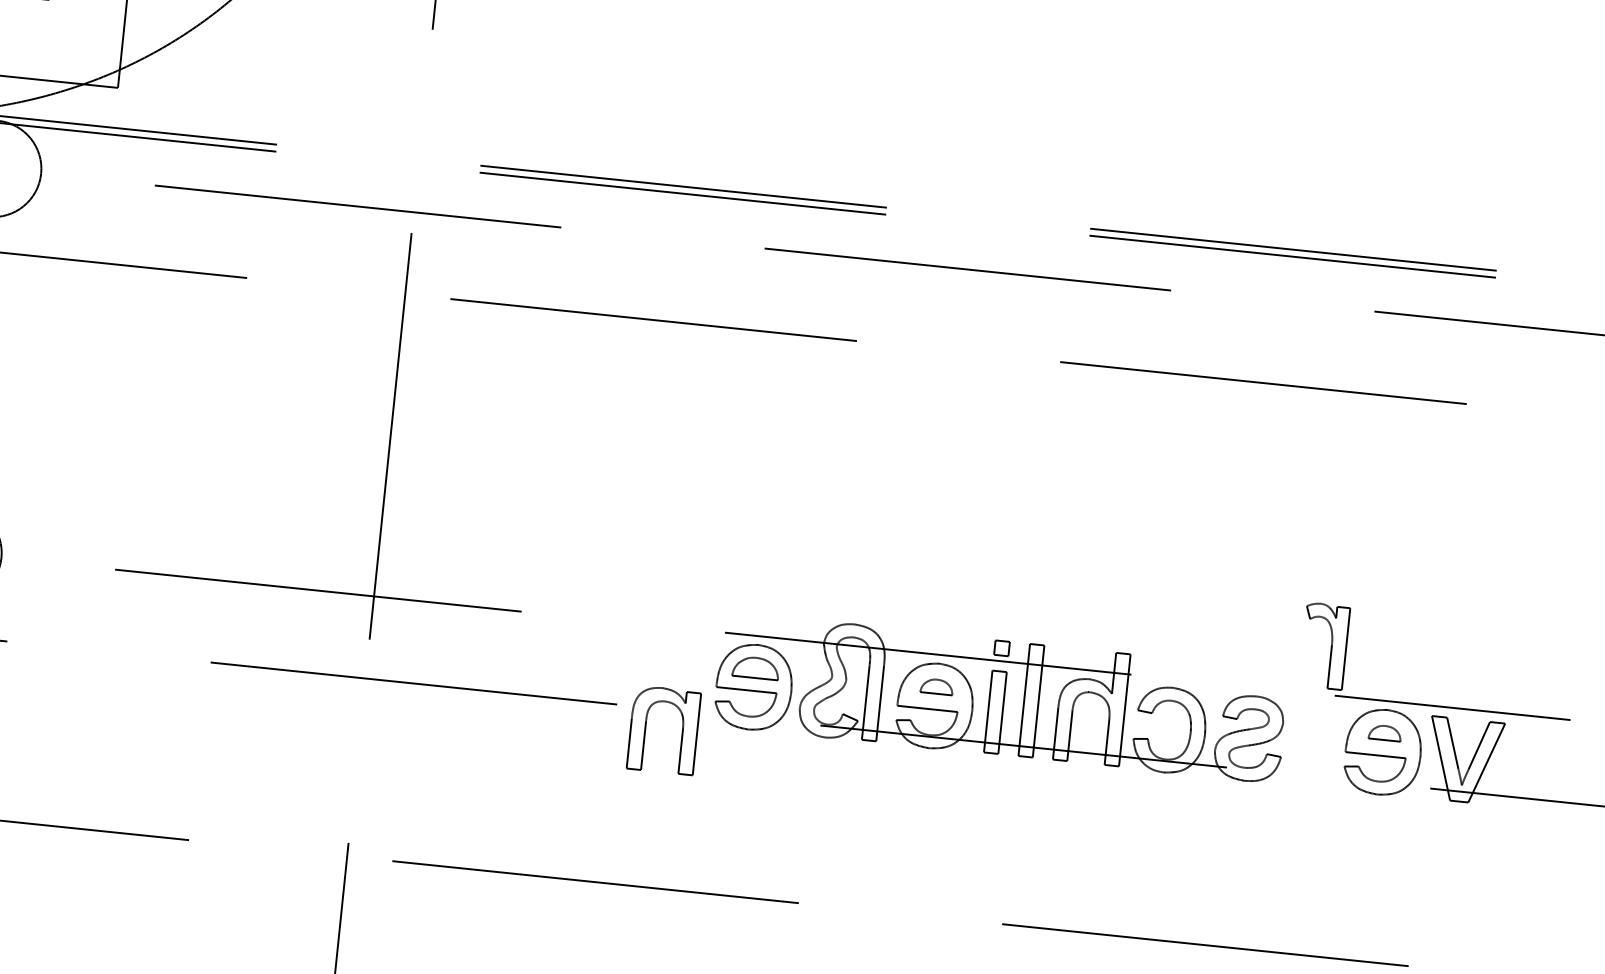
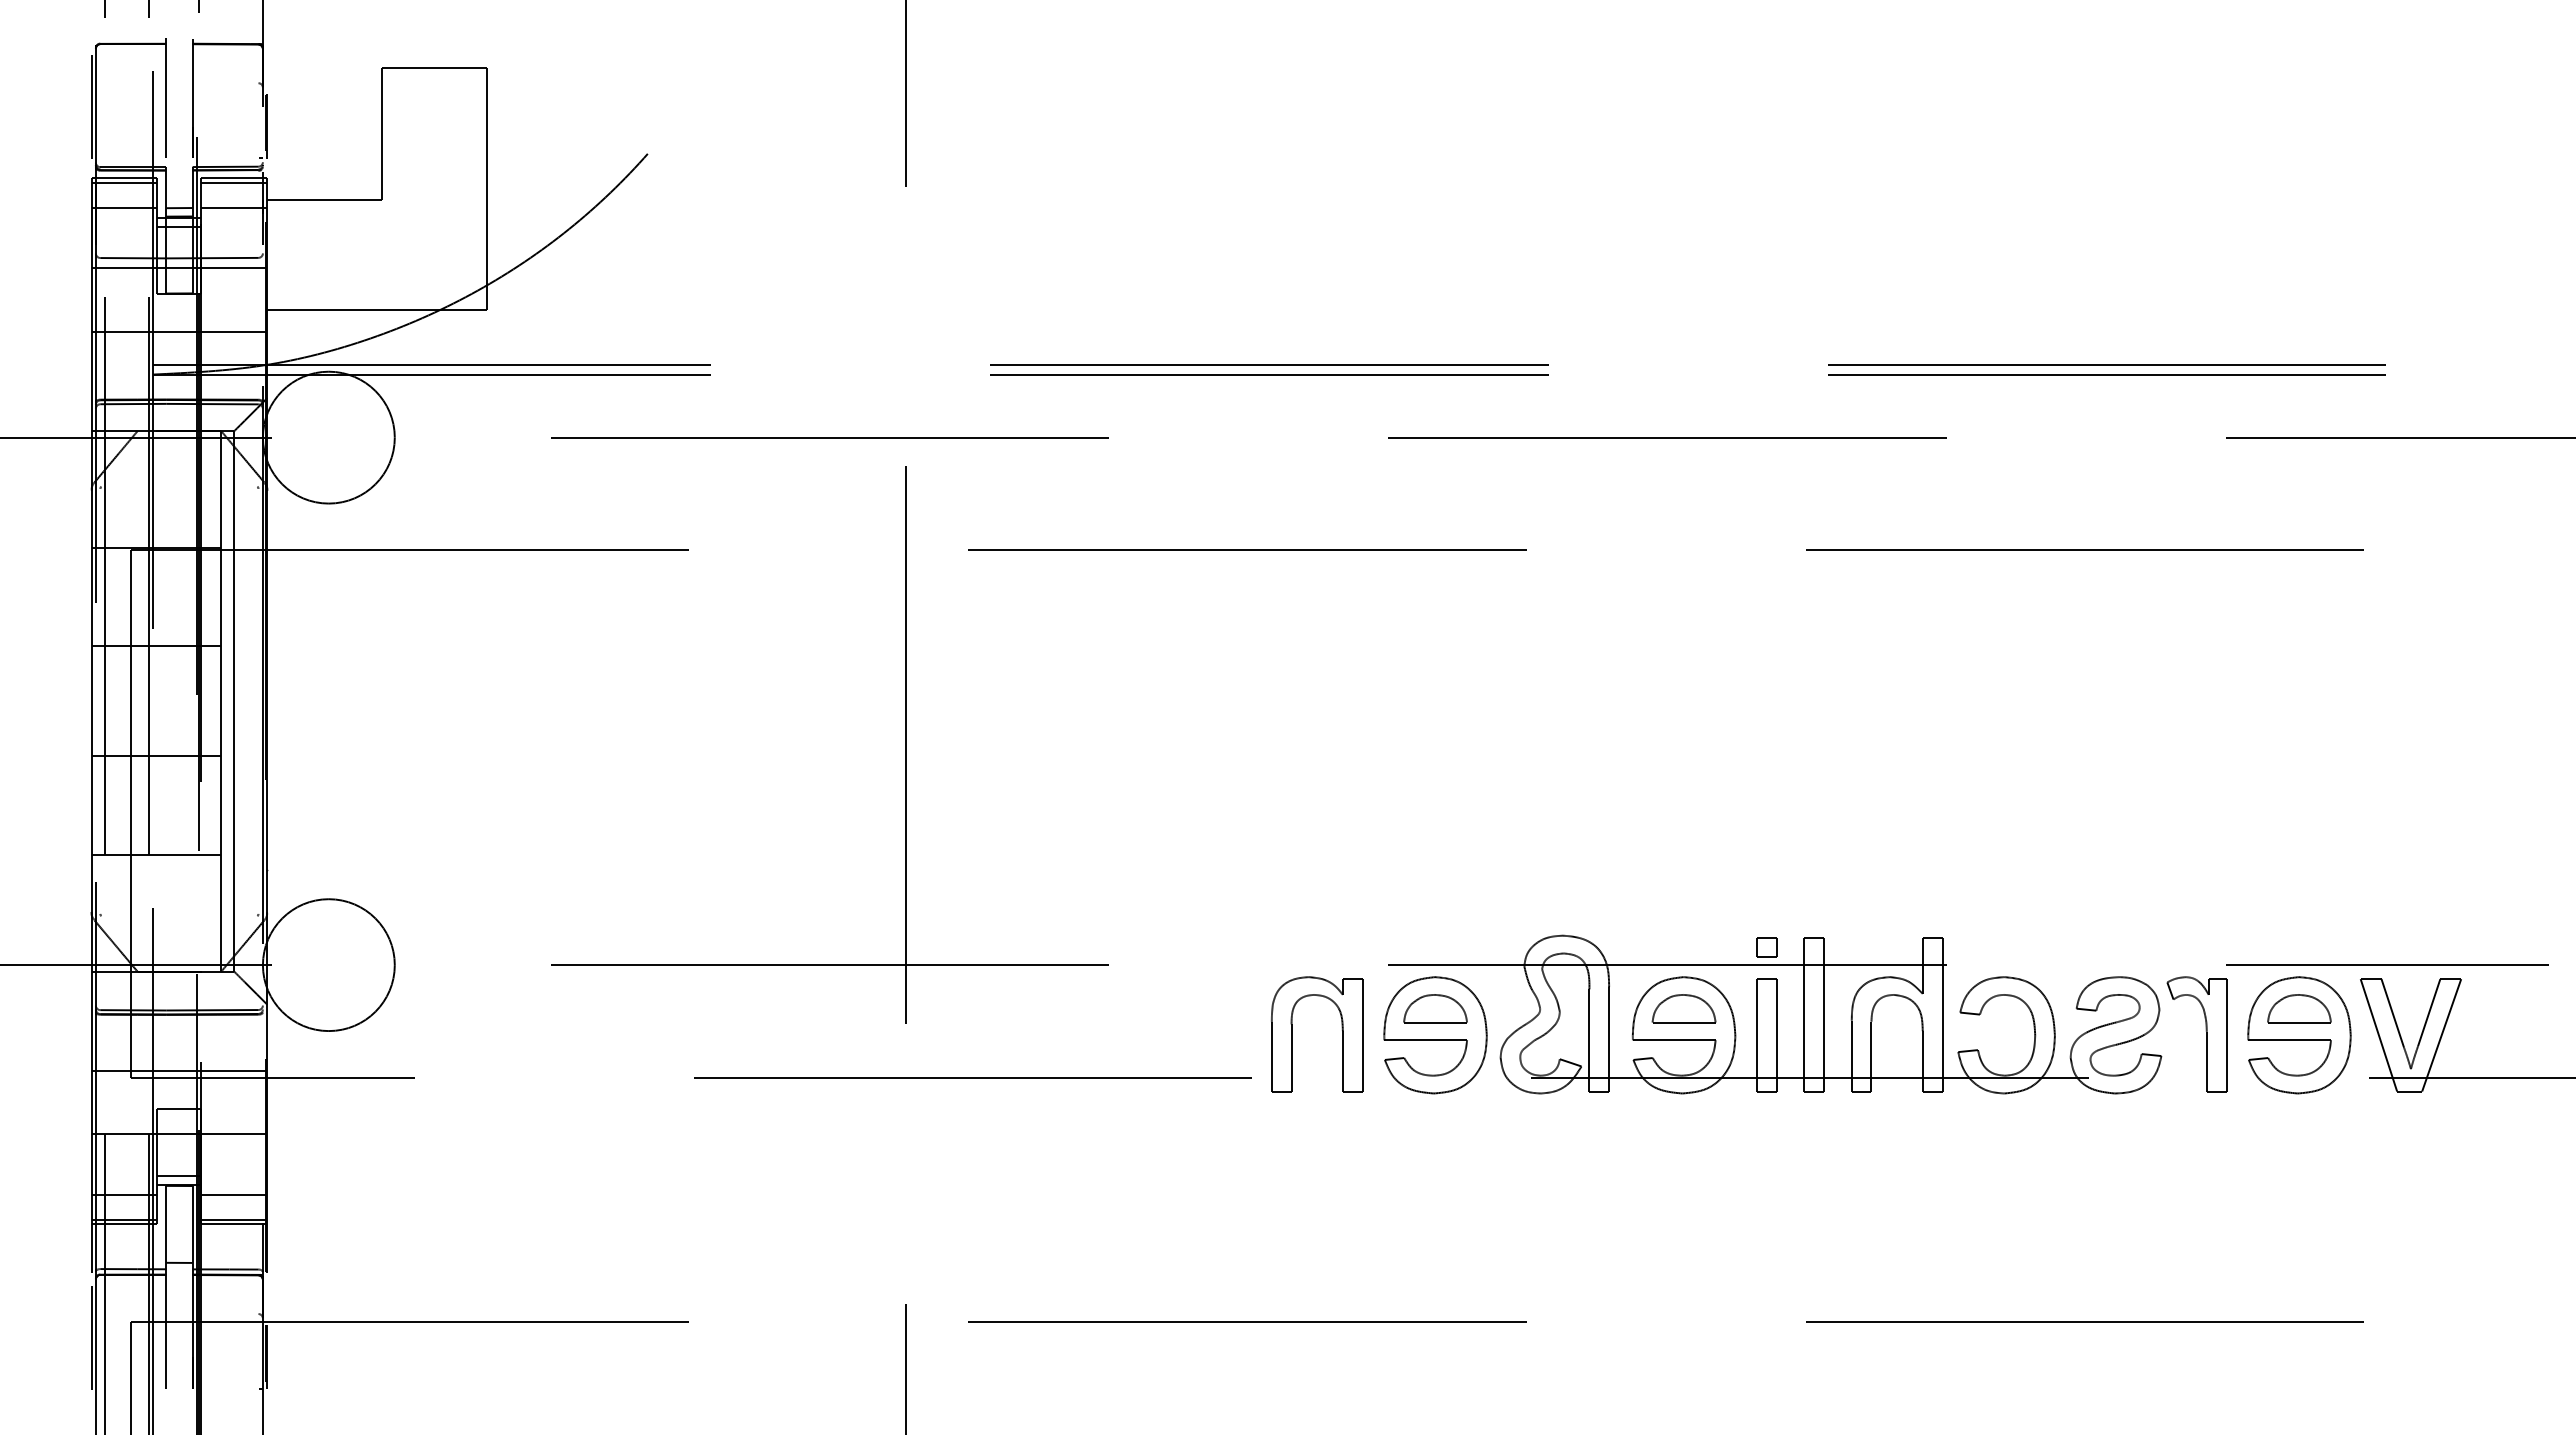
part: (1331, 644) -> (2205, 1031), moved
part: (936, 686) -> (1683, 1008), size x1.43
part: (682, 728) -> (1341, 1029), moved
part: (1385, 732) -> (2299, 1008), size x1.43

